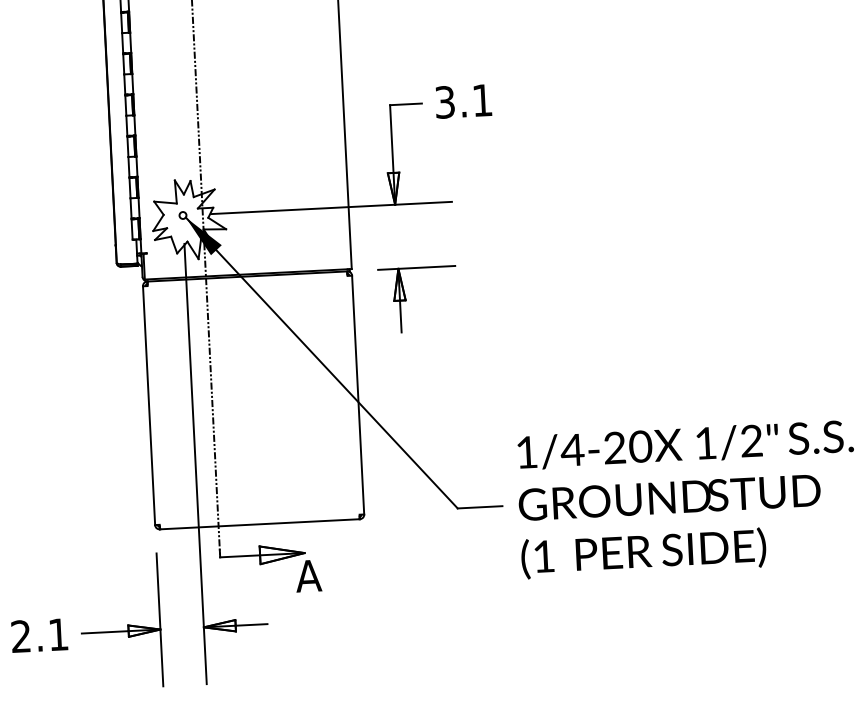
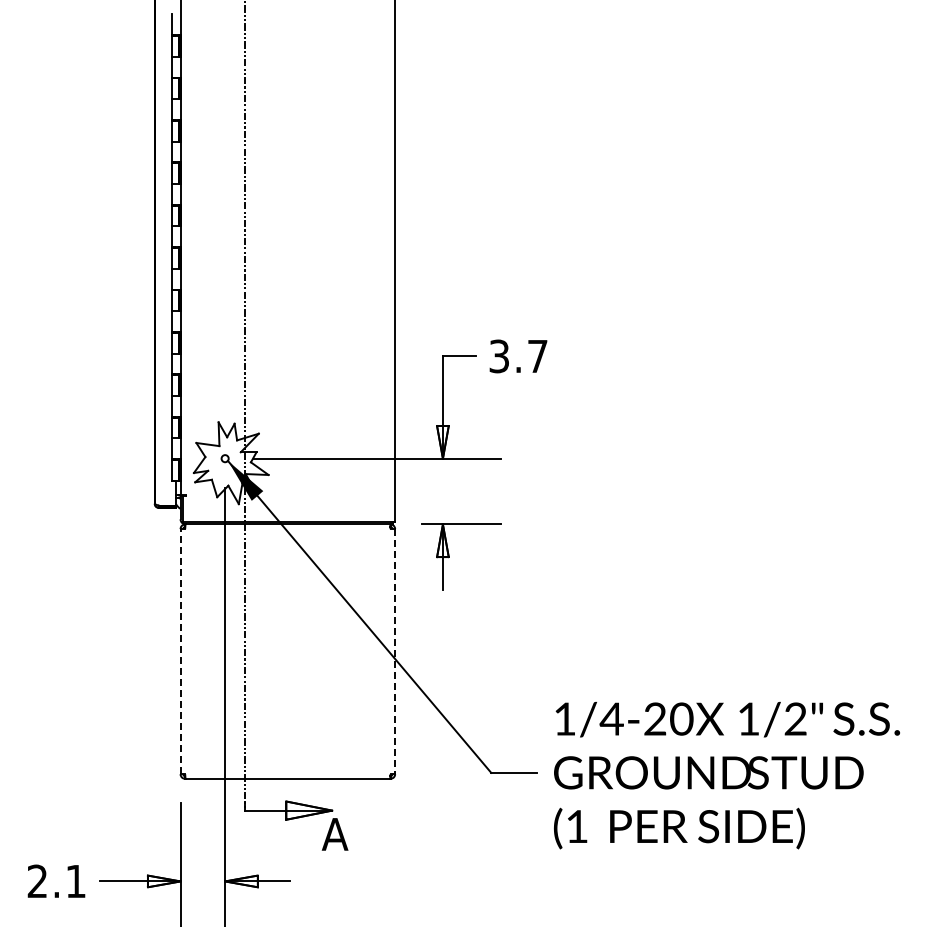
text: (482, 100) -> (537, 356), 3.1 -> 3.7
line: (358, 394) -> (395, 651), solid -> dashed
line: (149, 405) -> (180, 651), solid -> dashed

